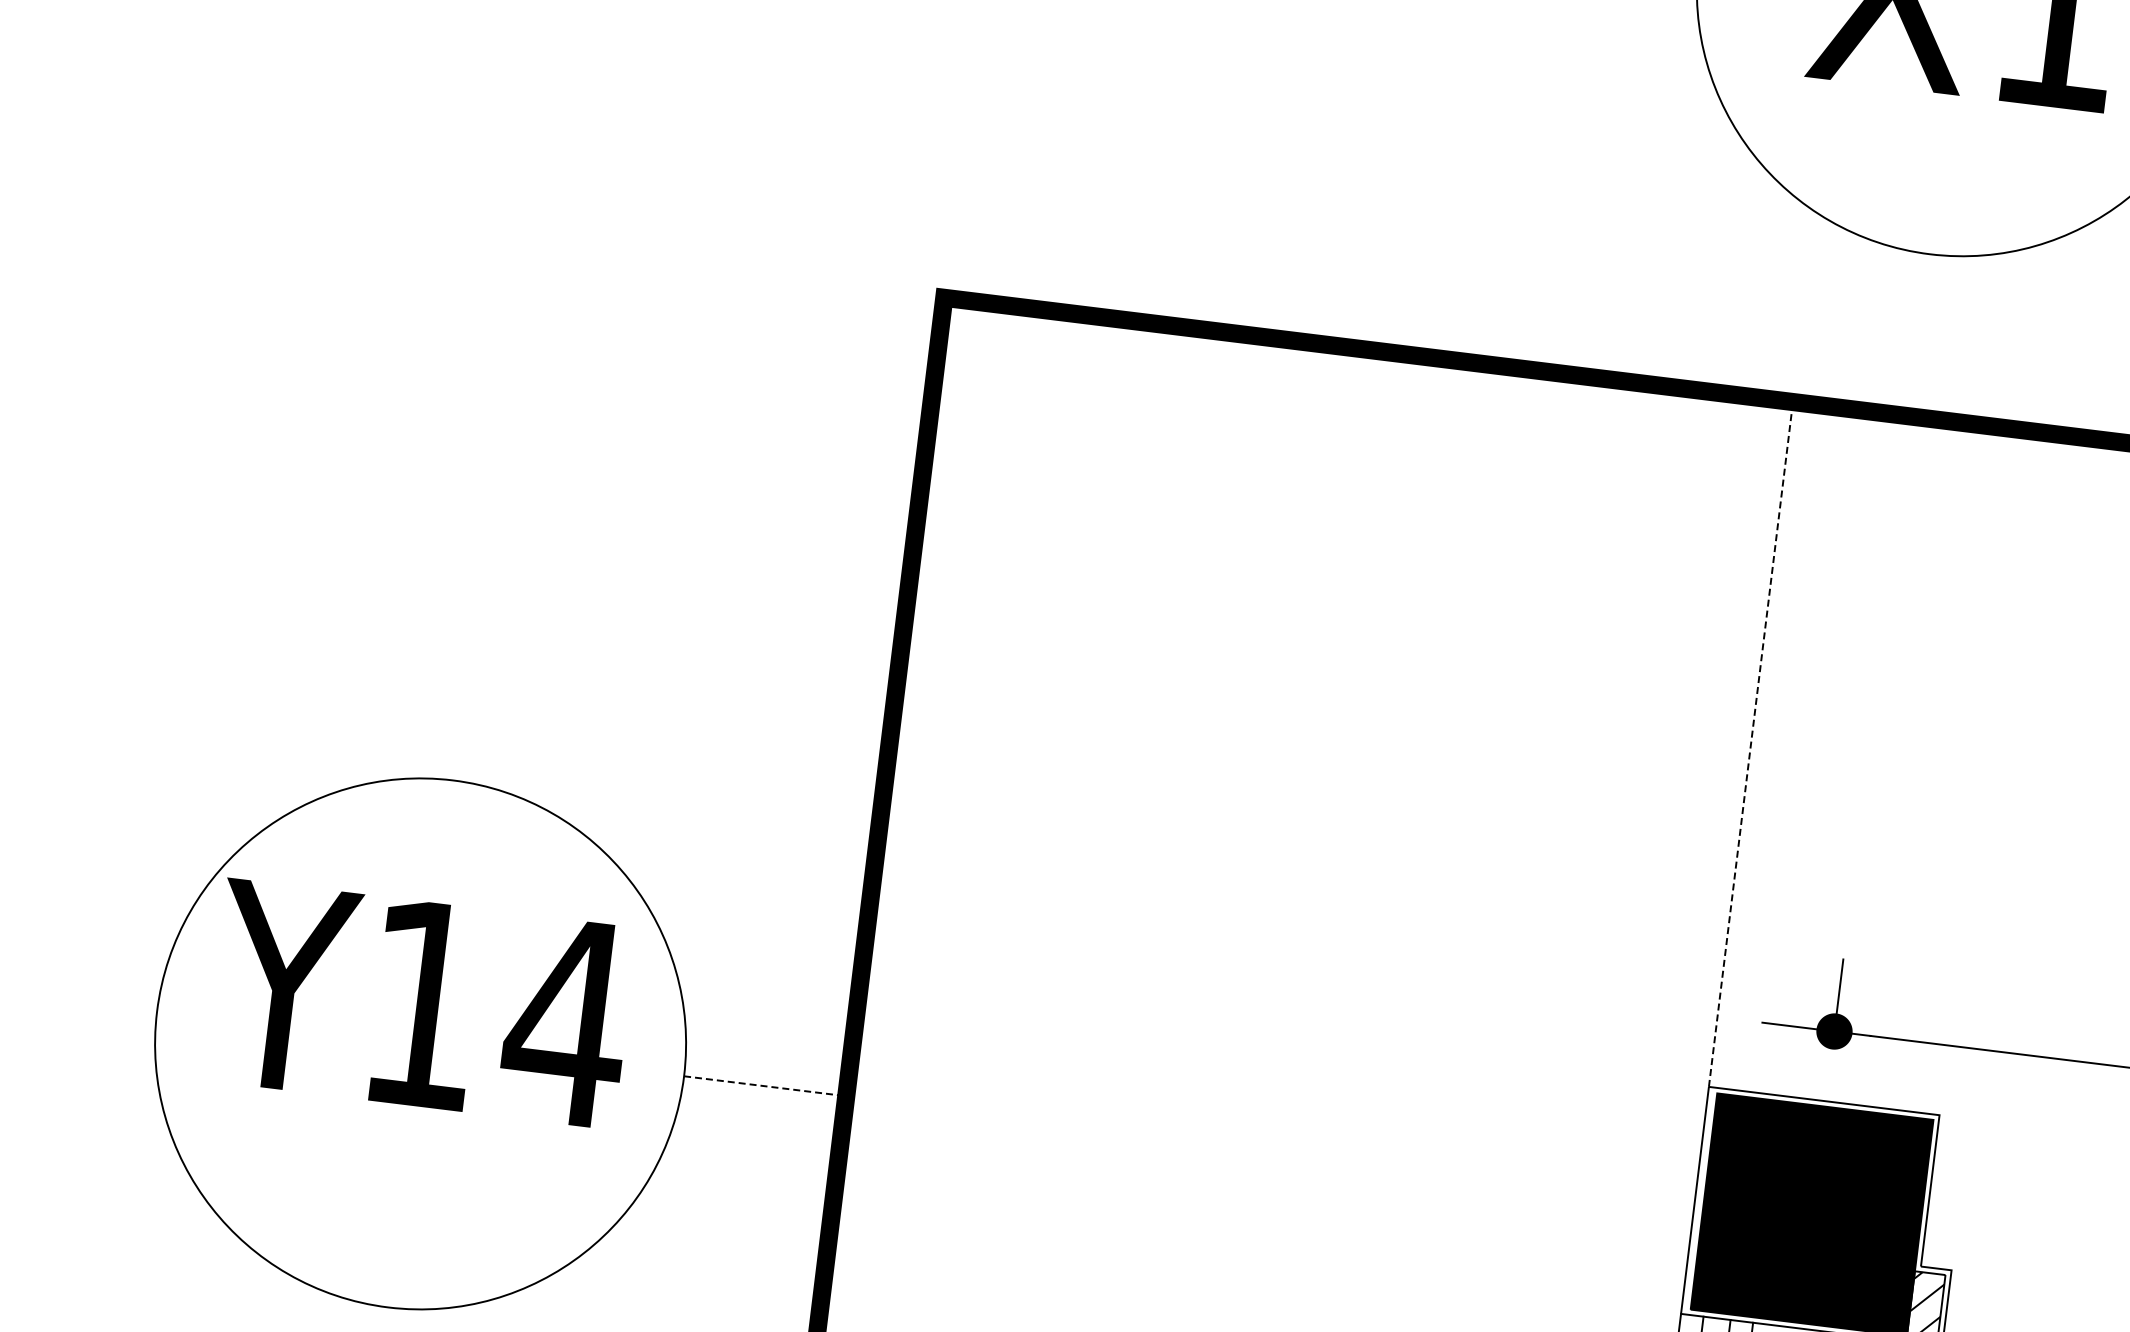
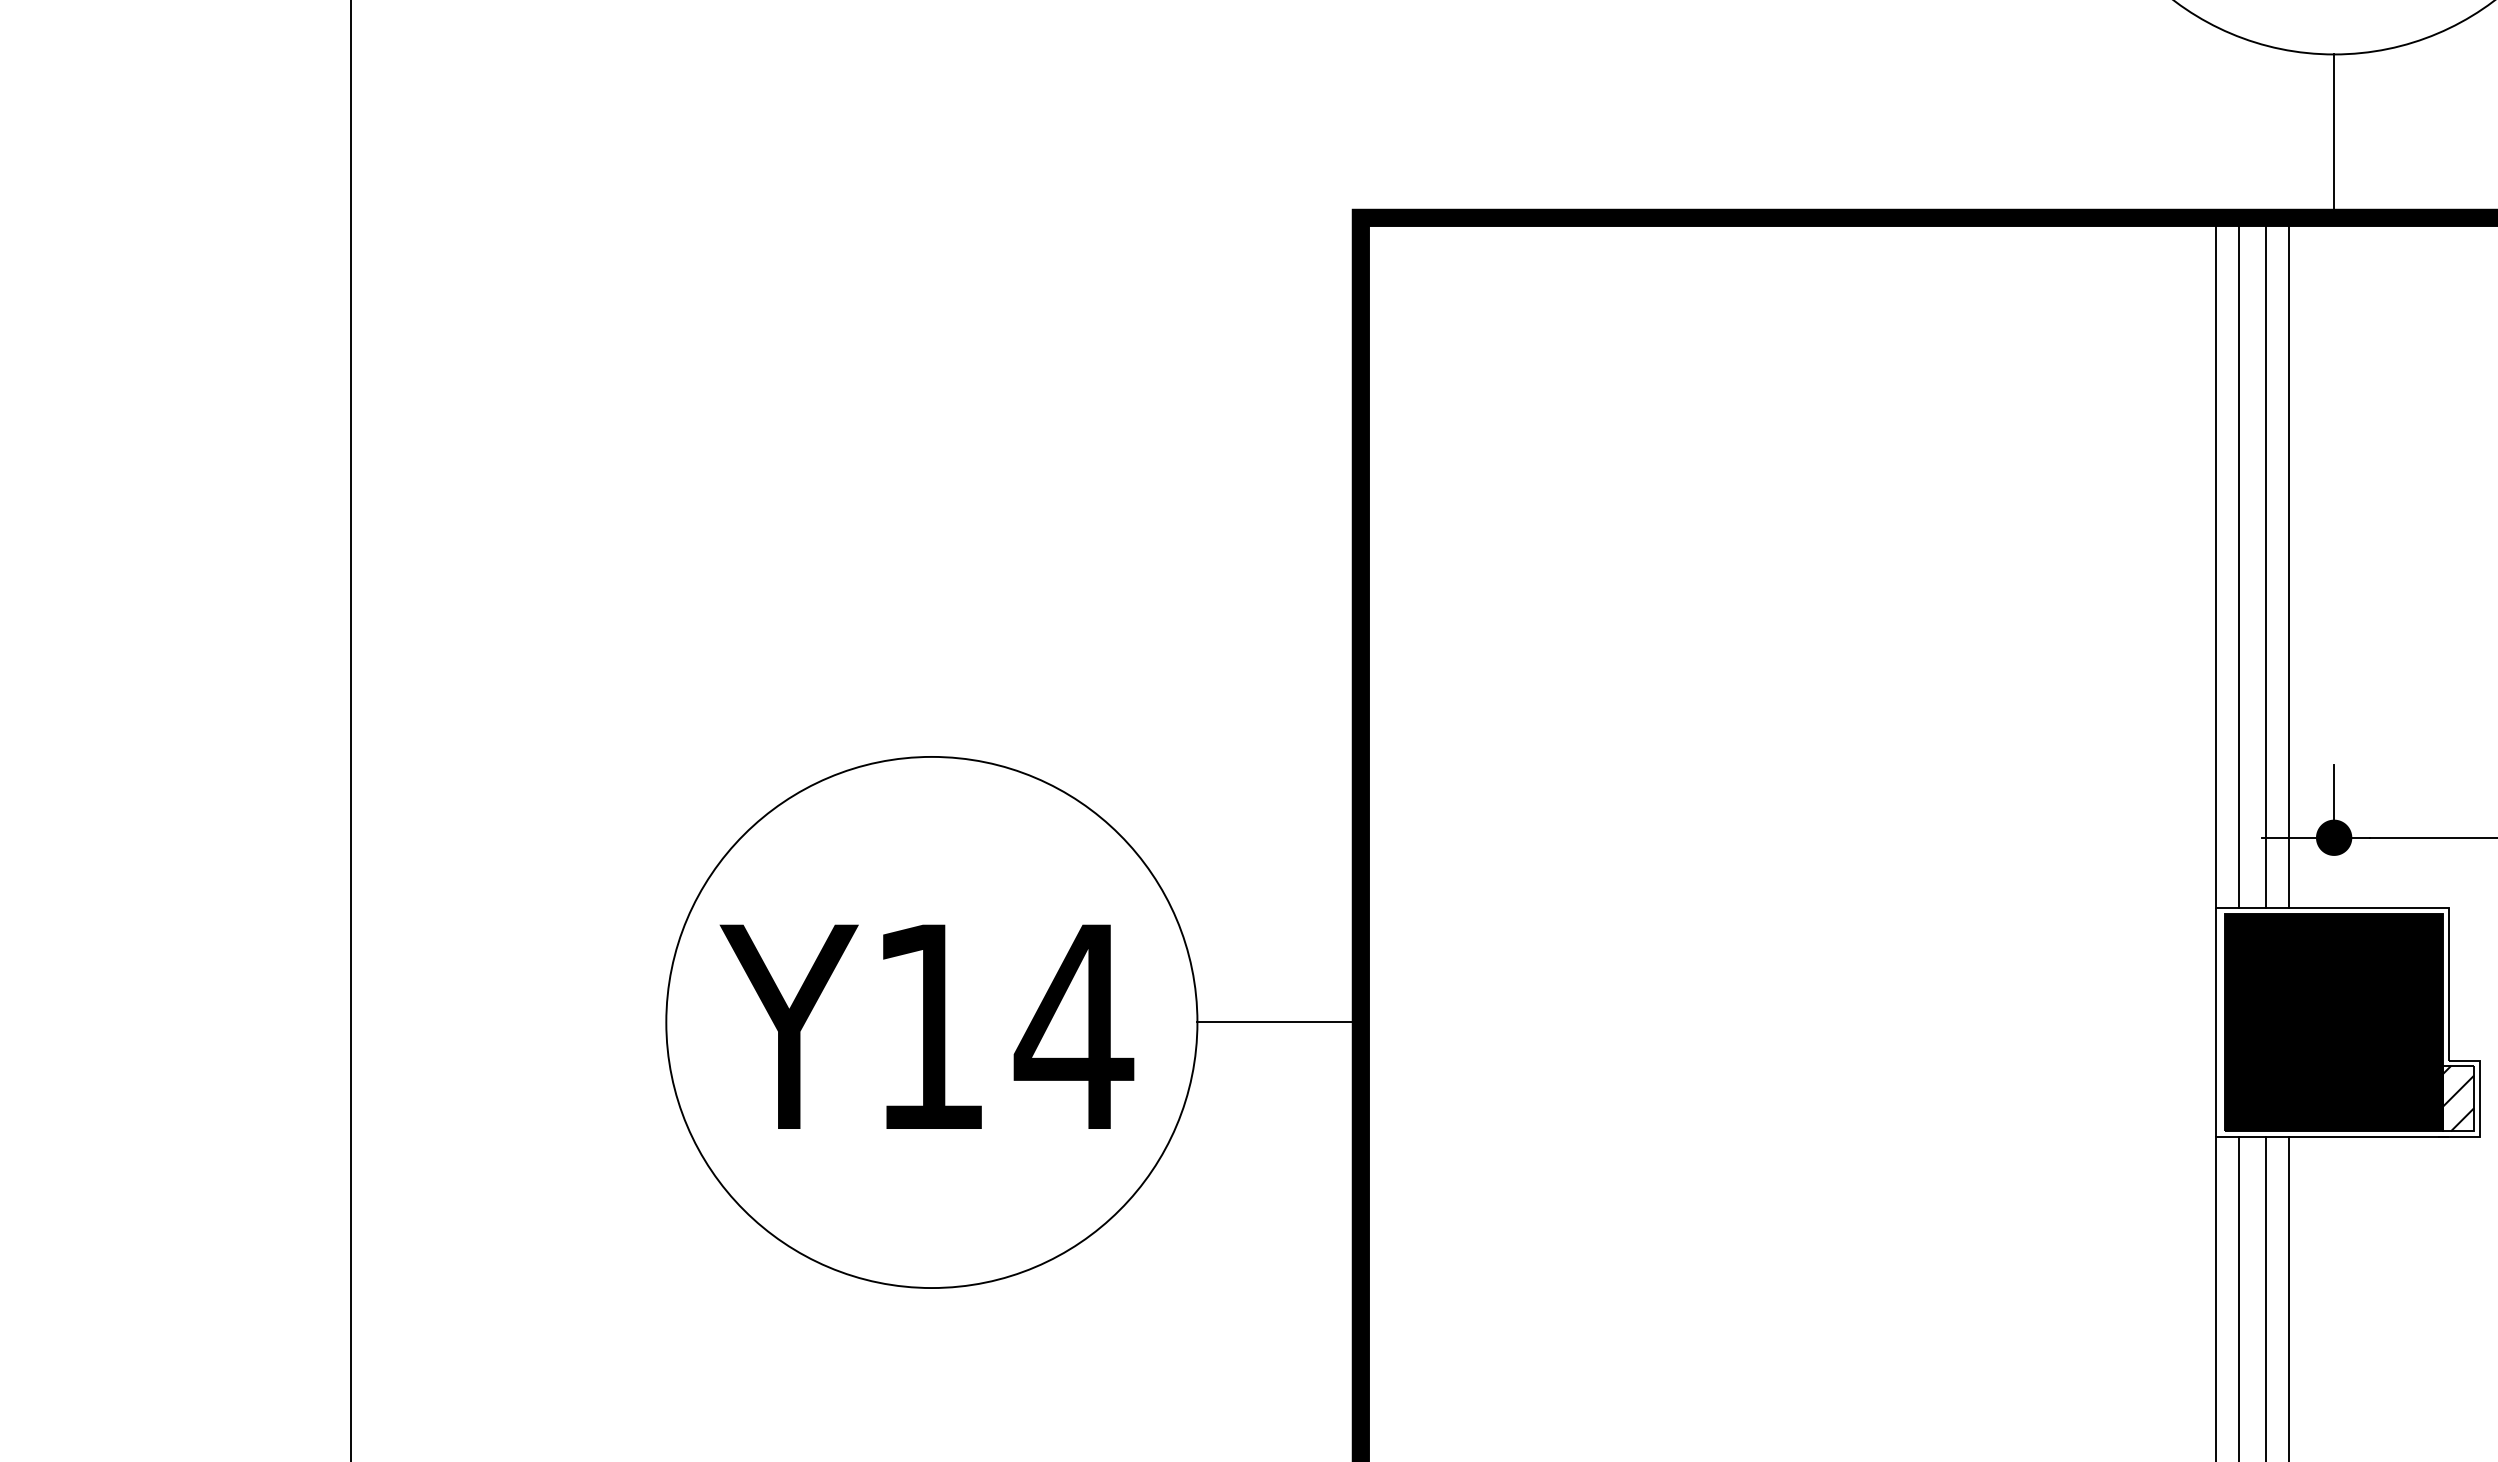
line: (1920, 334) -> (2334, 135), added
line: (1751, 744) -> (2216, 562), dashed -> solid
line: (1773, 746) -> (2238, 562), added
line: (1800, 750) -> (2266, 562), added
line: (1822, 752) -> (2288, 562), added
text: (420, 1003) -> (926, 1026), moved
line: (765, 1086) -> (1279, 1022), dashed -> solid

